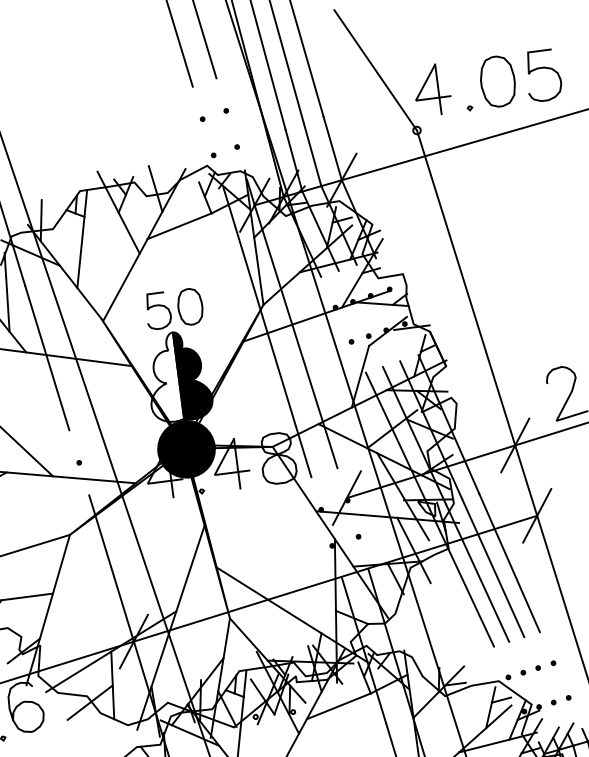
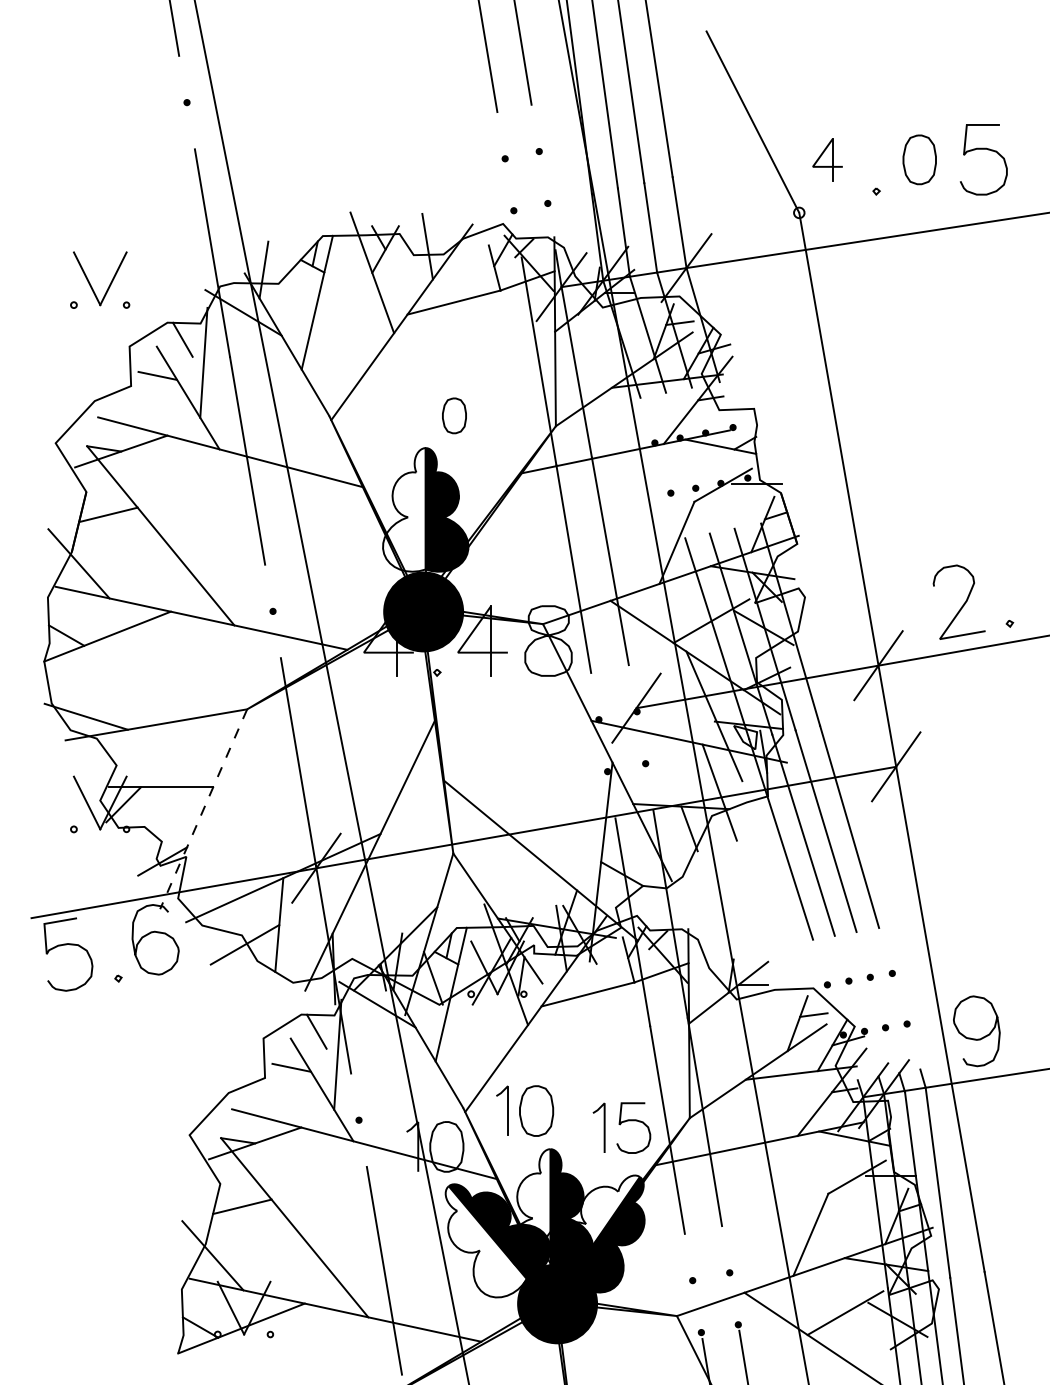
part: (497, 81) -> (919, 159), size x0.7
part: (432, 89) -> (827, 159), size x0.6
curve: (159, 306) -> (412, 409), removed
part: (190, 306) -> (454, 415), size x0.7
line: (48, 610) -> (203, 809), solid -> dashed

